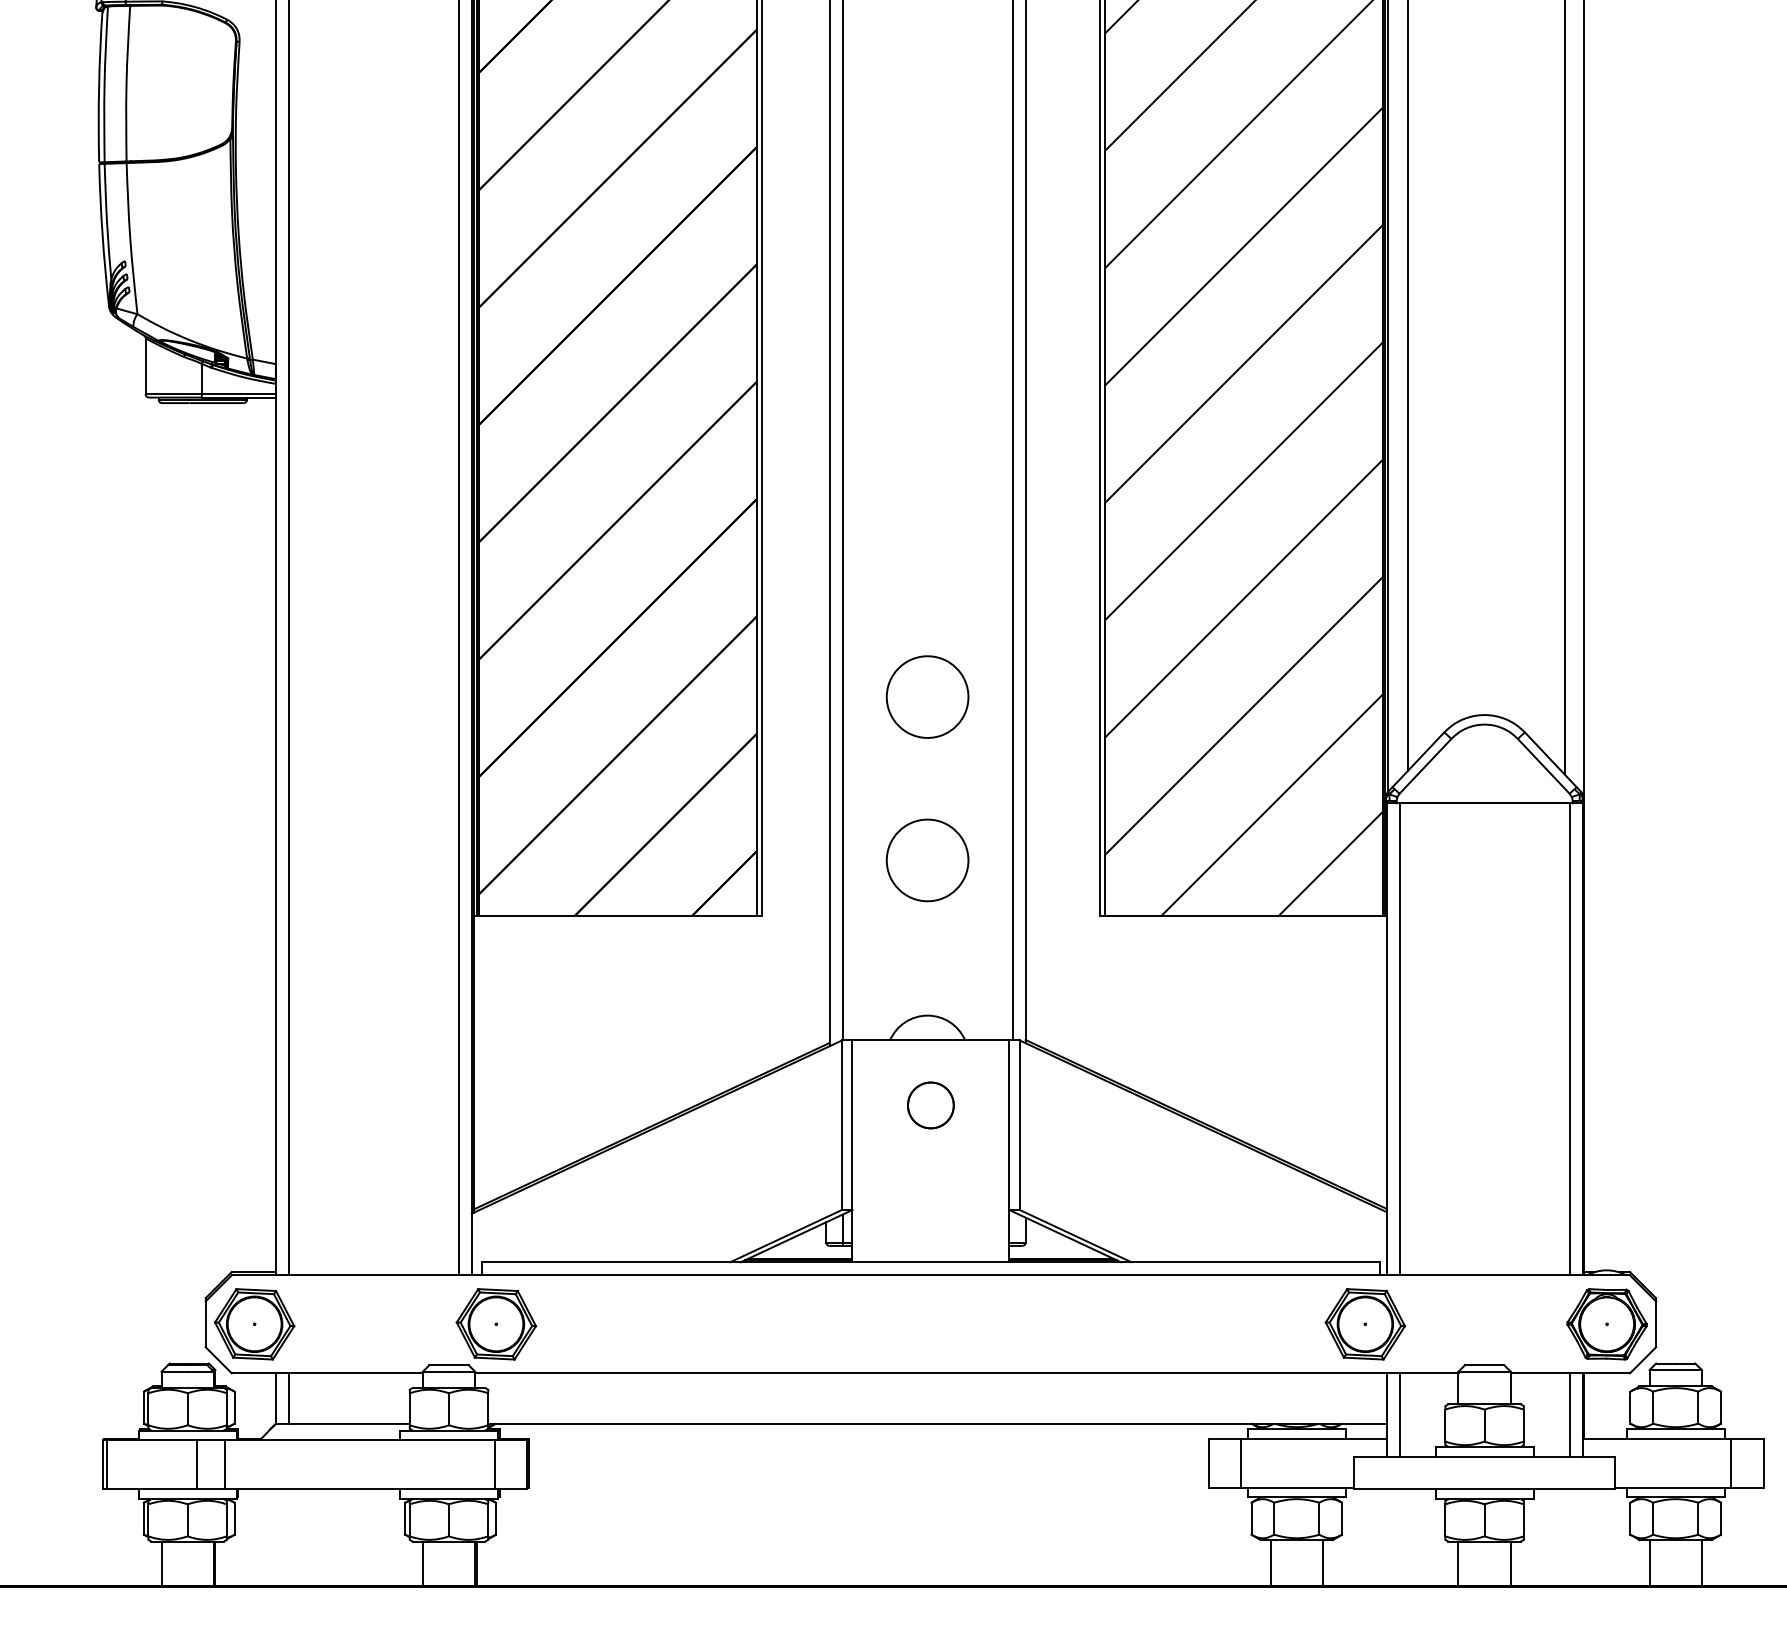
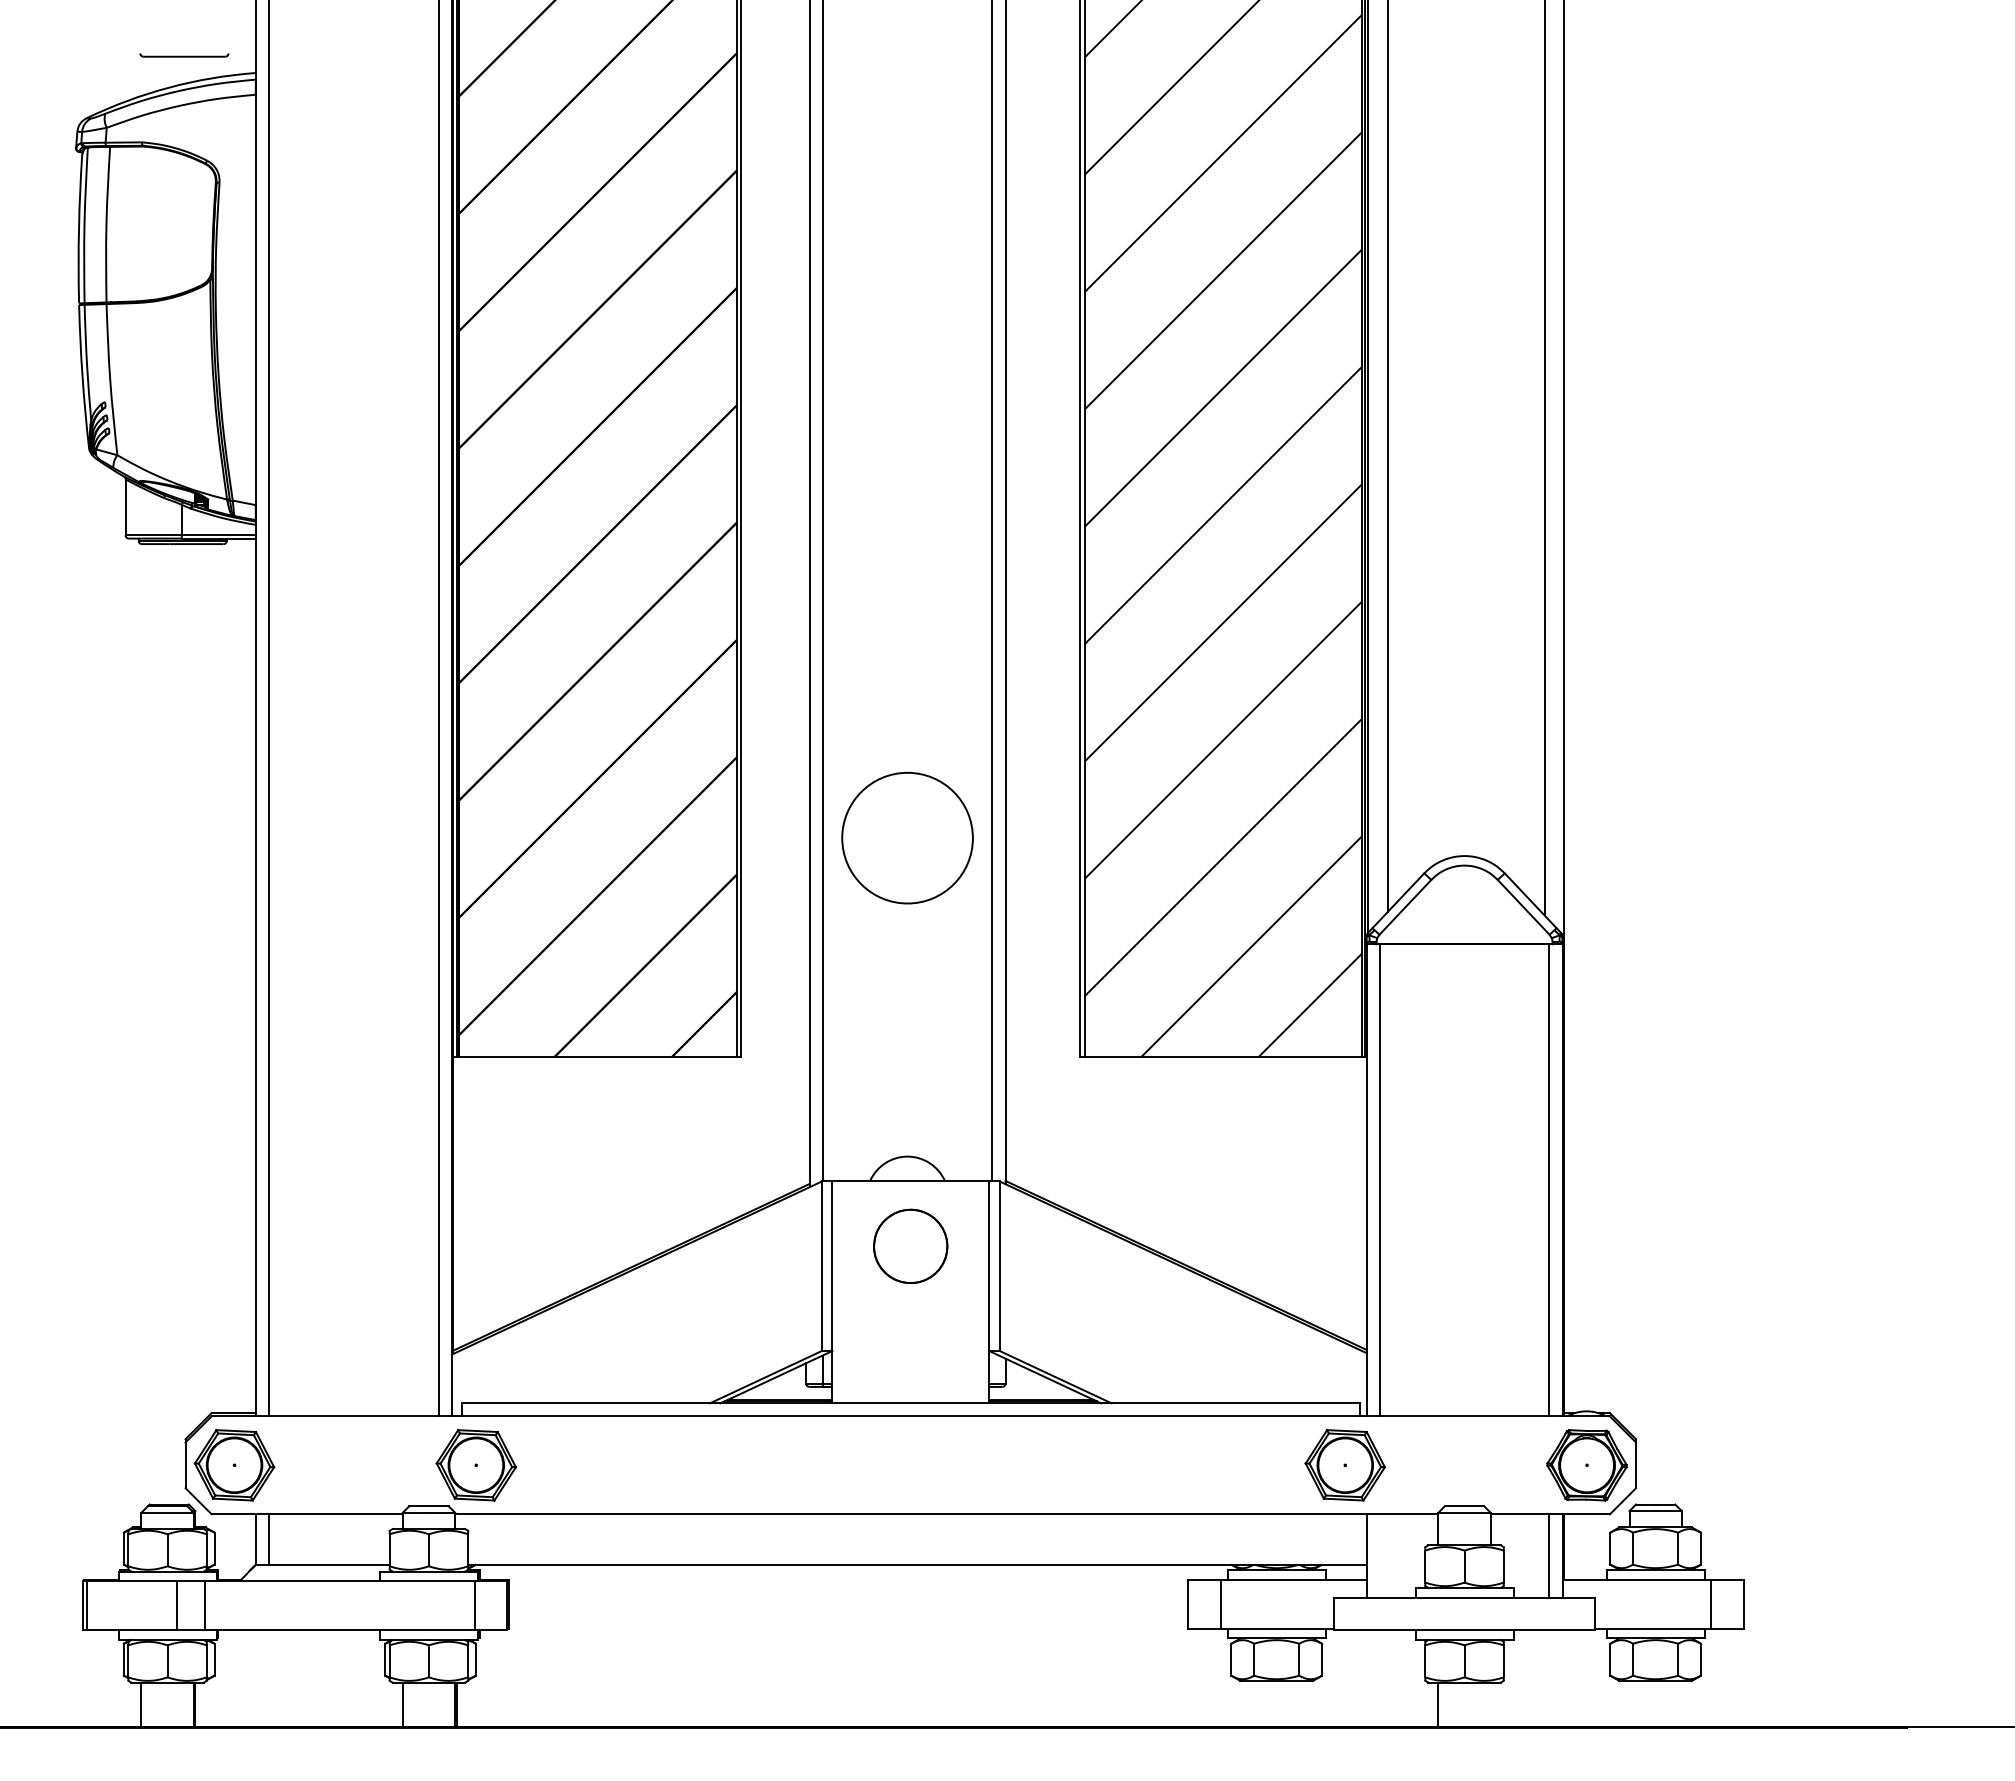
circle: (927, 696) -> (907, 837), size x1.6
circle: (927, 860) -> (907, 1001), removed
part: (930, 1105) -> (910, 1246), size x1.6
line: (1399, 1414) -> (1379, 1555), removed
line: (1270, 1562) -> (1250, 1703), removed
line: (1322, 1562) -> (1302, 1703), removed
line: (1649, 1562) -> (1629, 1703), removed
line: (1701, 1562) -> (1681, 1703), removed
line: (1510, 1563) -> (1490, 1704), removed

